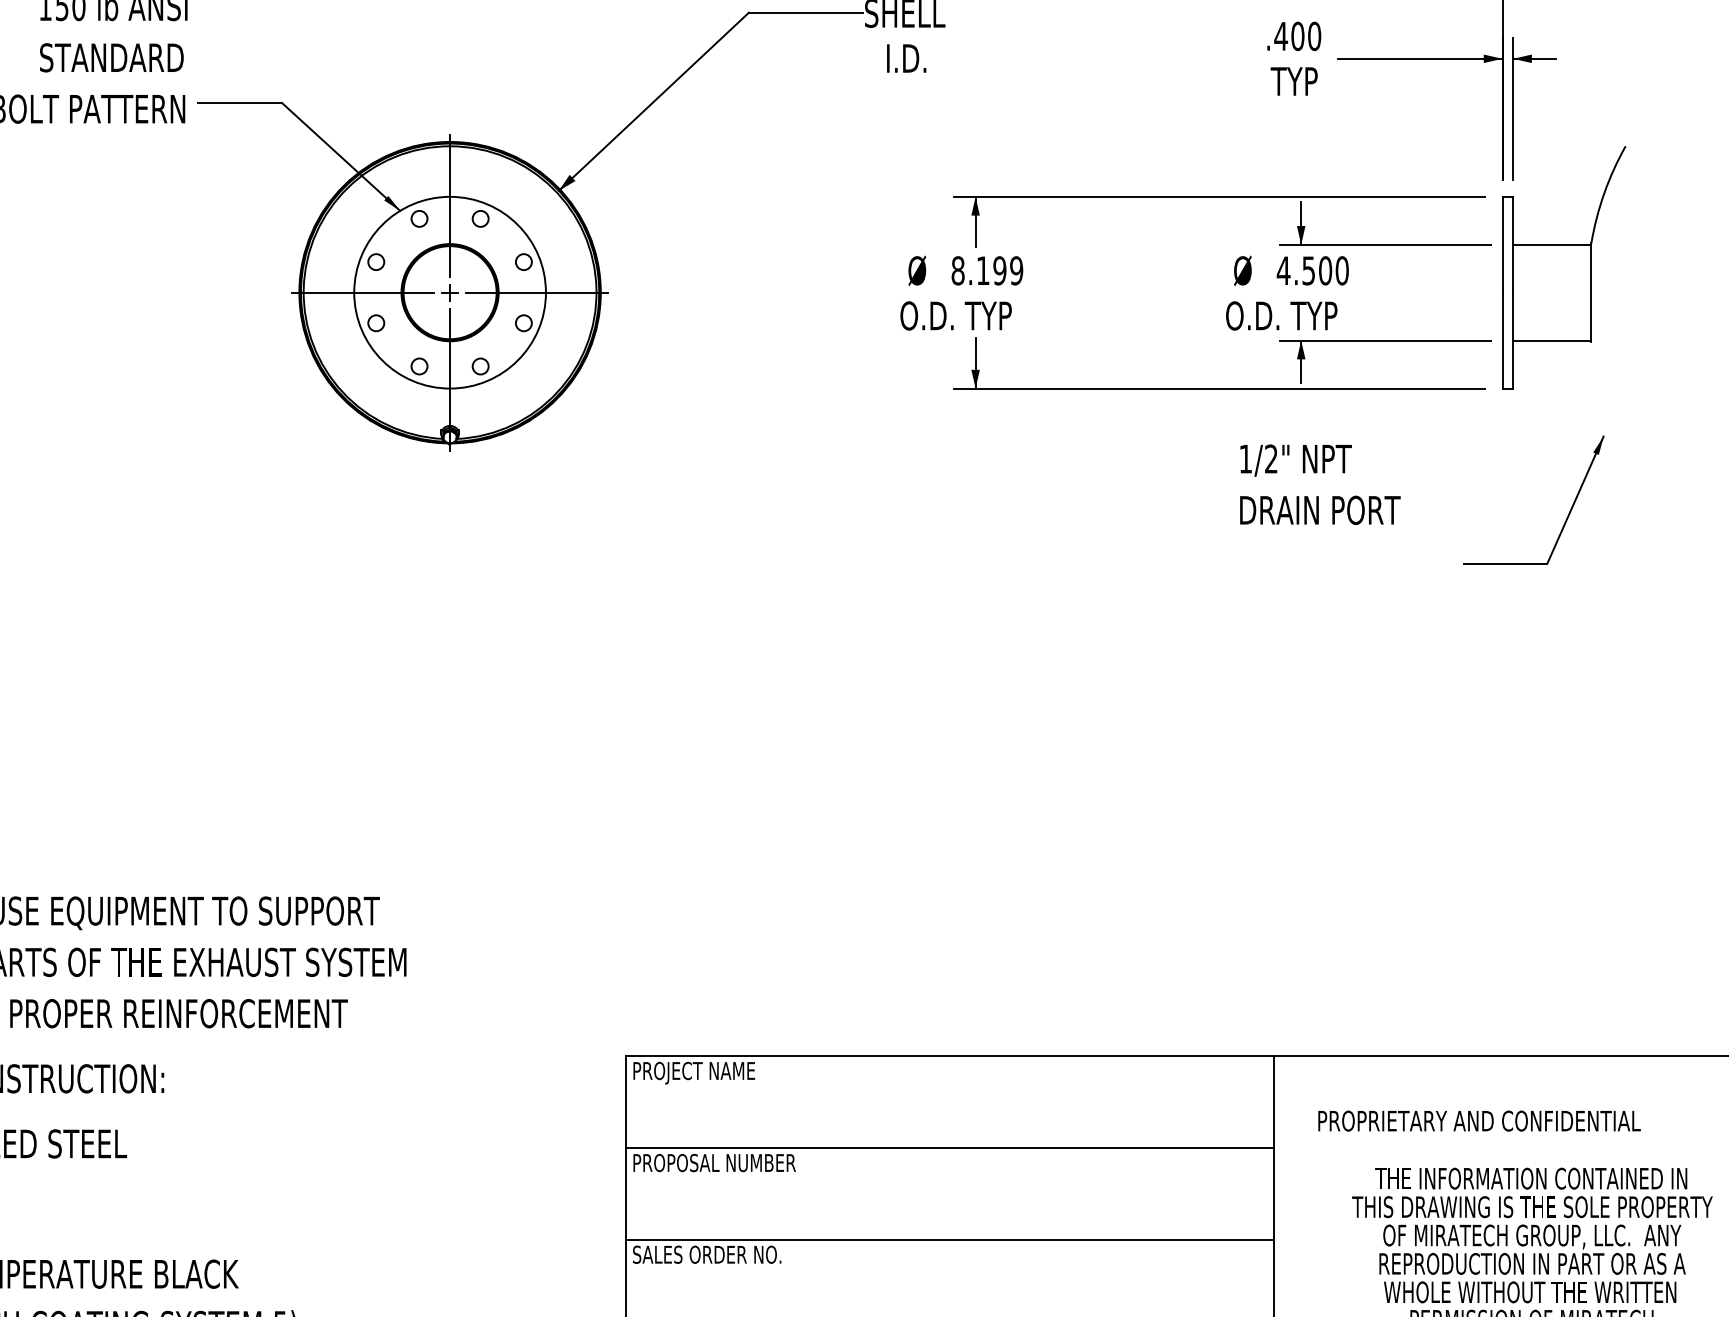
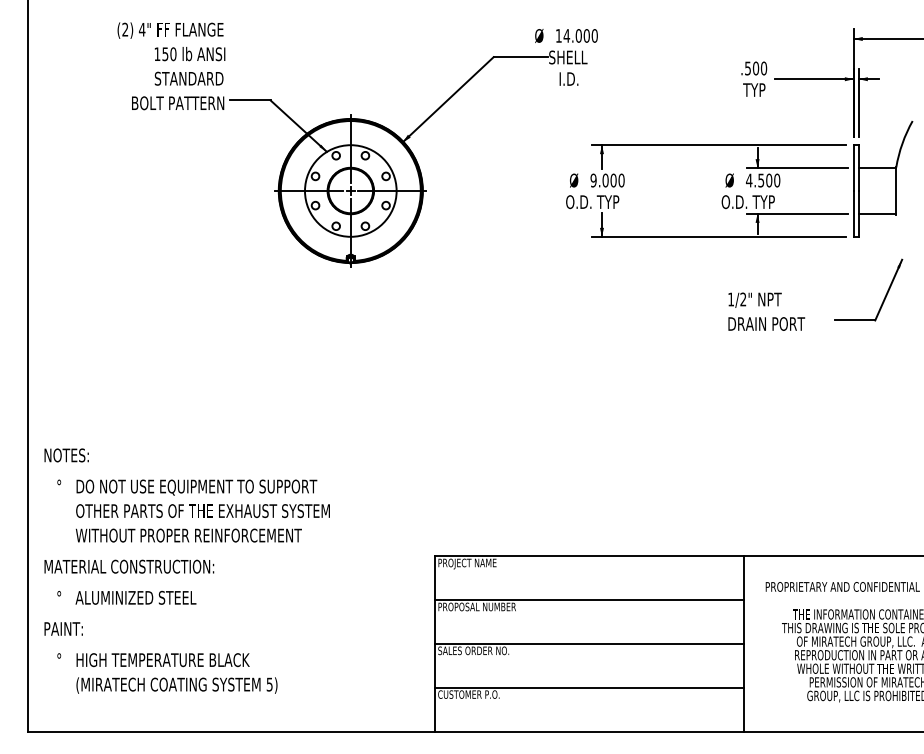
text: (1280, 36) -> (747, 68), .400 -> .500
text: (987, 270) -> (607, 180), 8.199 -> 9.000
text: (1319, 484) -> (766, 311), moved

